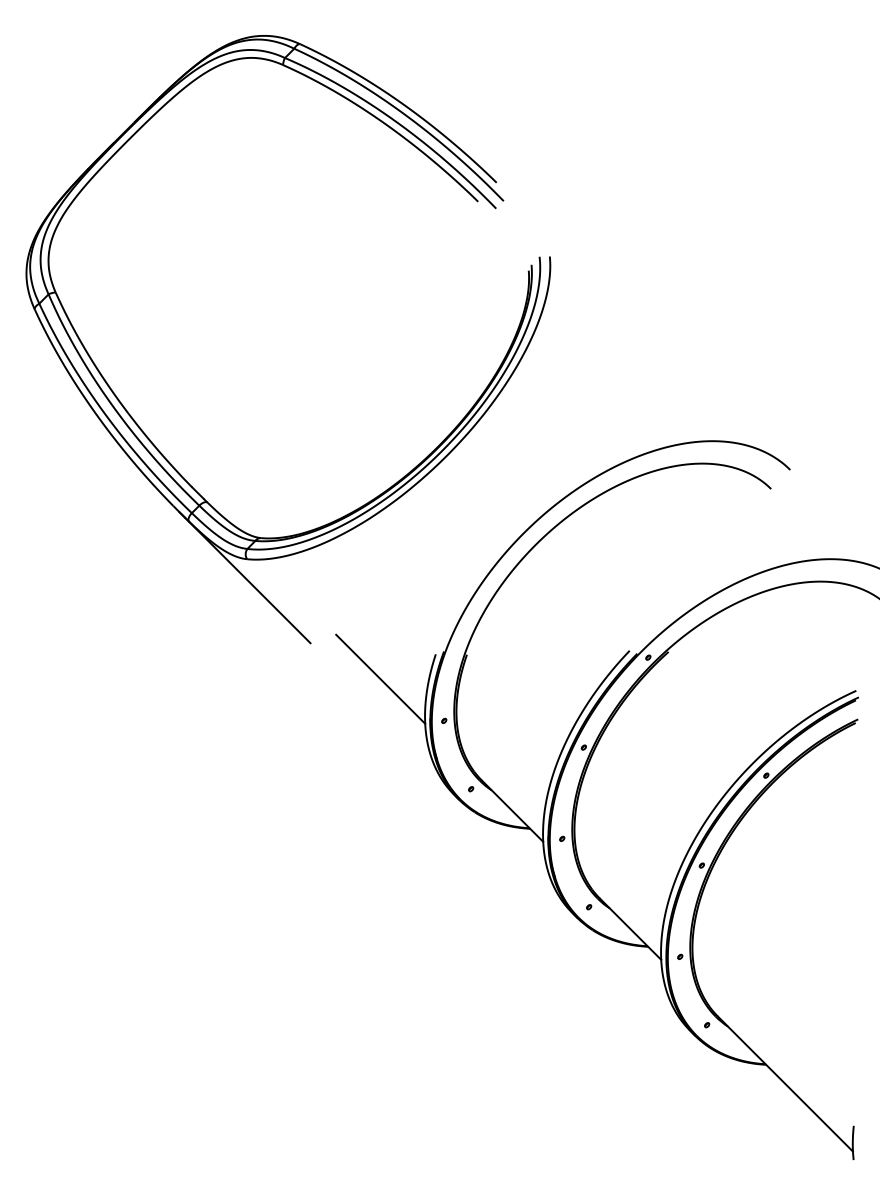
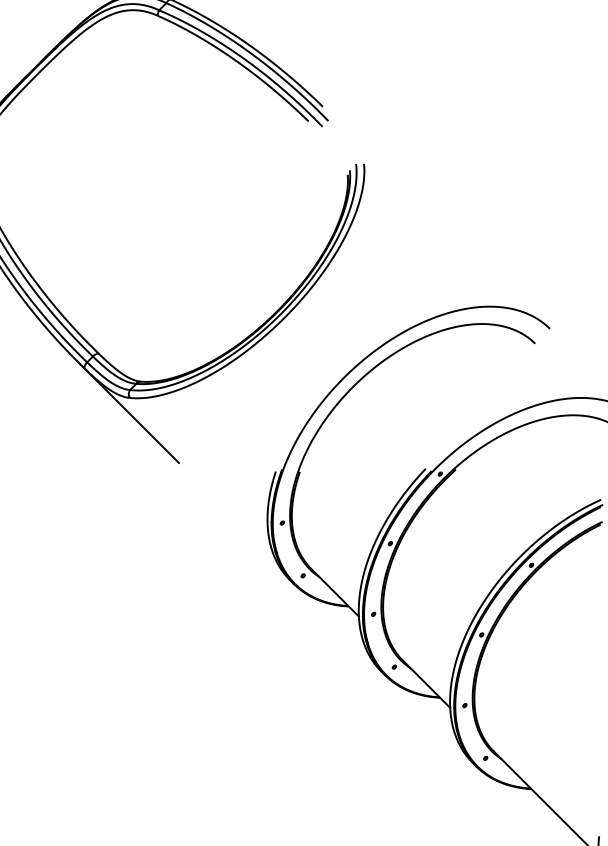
line: (380, 678) -> (233, 490), removed

